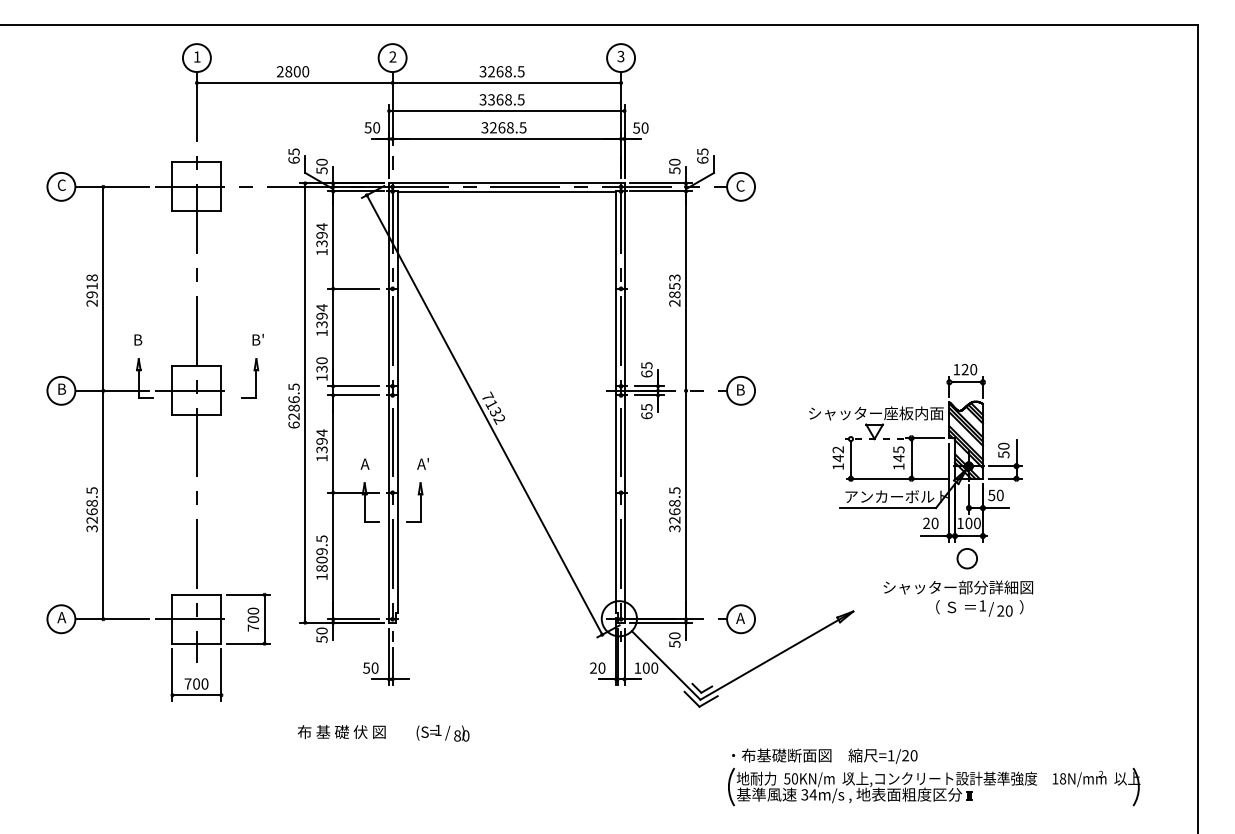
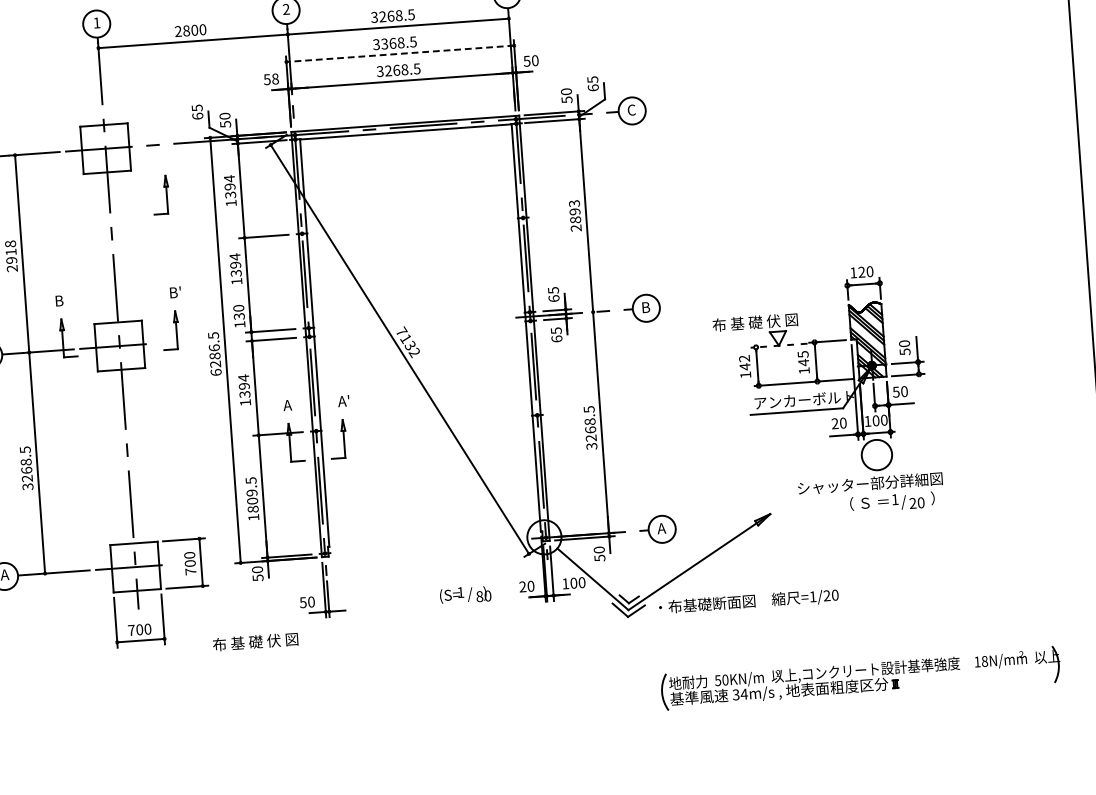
line: (506, 111) -> (400, 54), solid -> dashed
text: (376, 127) -> (275, 78), 50 -> 58
part: (250, 238) -> (161, 194), added
text: (674, 286) -> (574, 211), 2853 -> 2893
text: (875, 413) -> (778, 320), シャッター座板内面 -> 布 基 礎 伏 図
circle: (967, 558) -> (877, 454), size x1.6
text: (341, 731) -> (255, 641), moved
text: (442, 732) -> (464, 594), moved
text: (824, 755) -> (748, 601), moved

